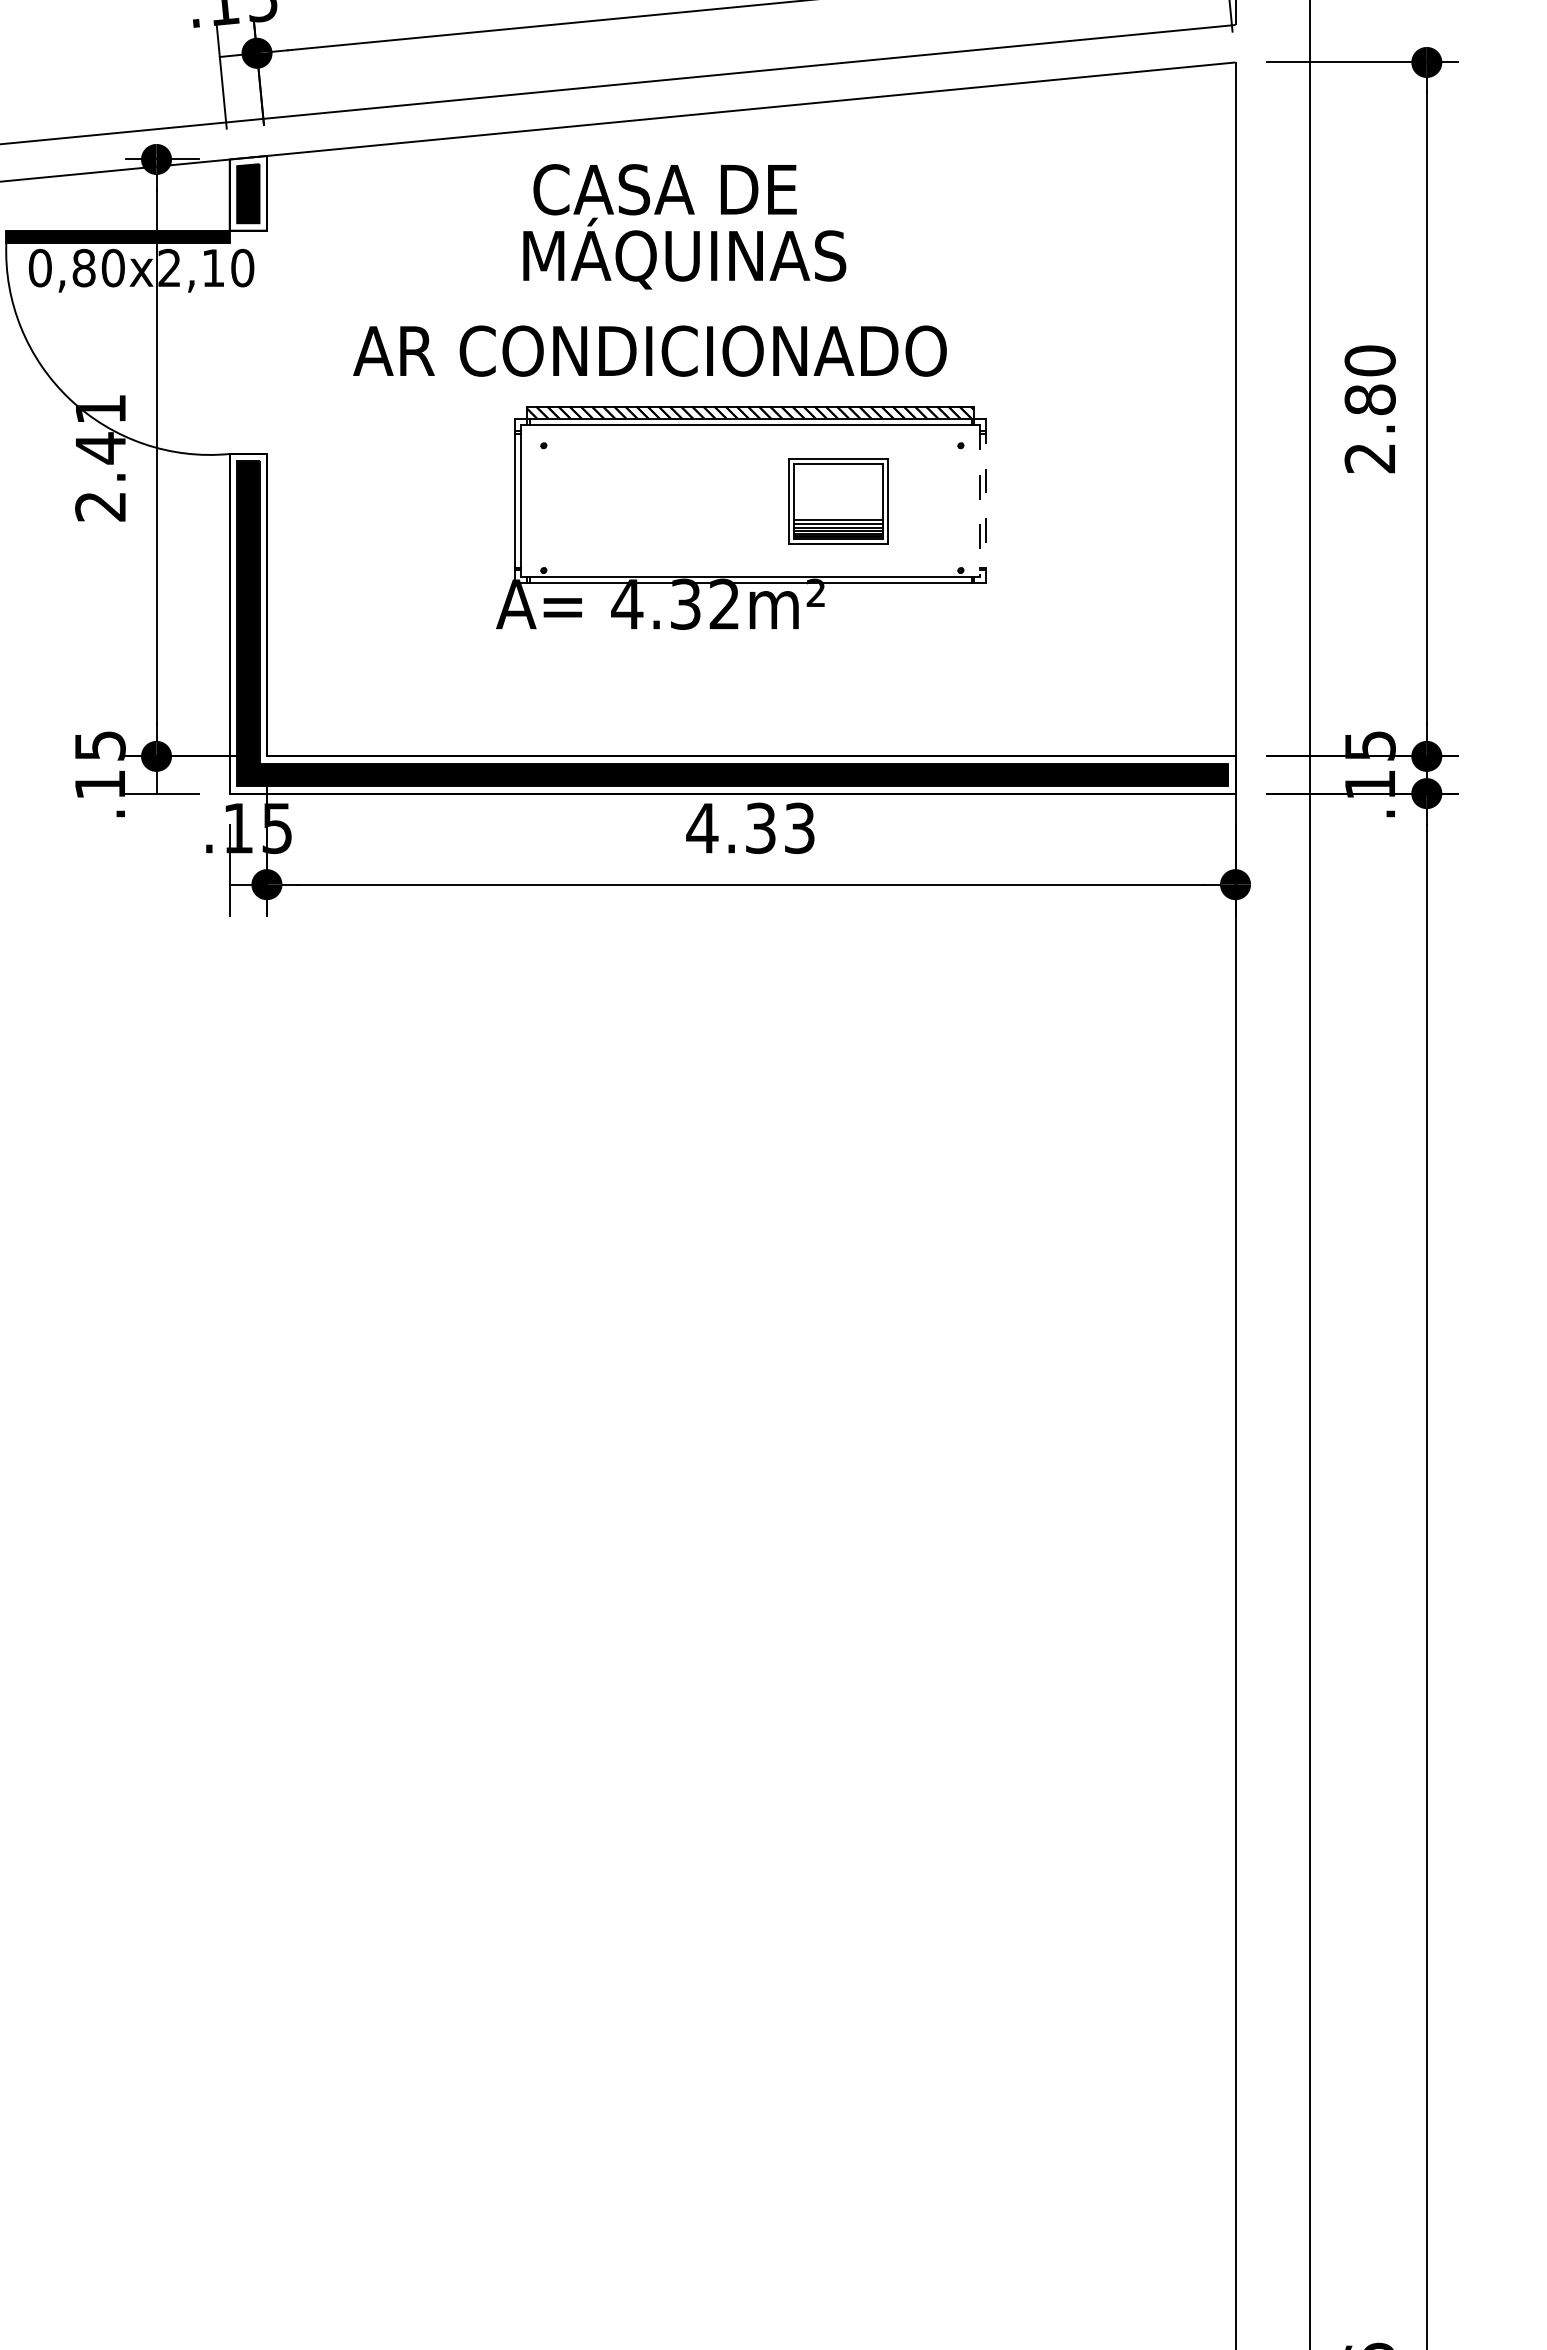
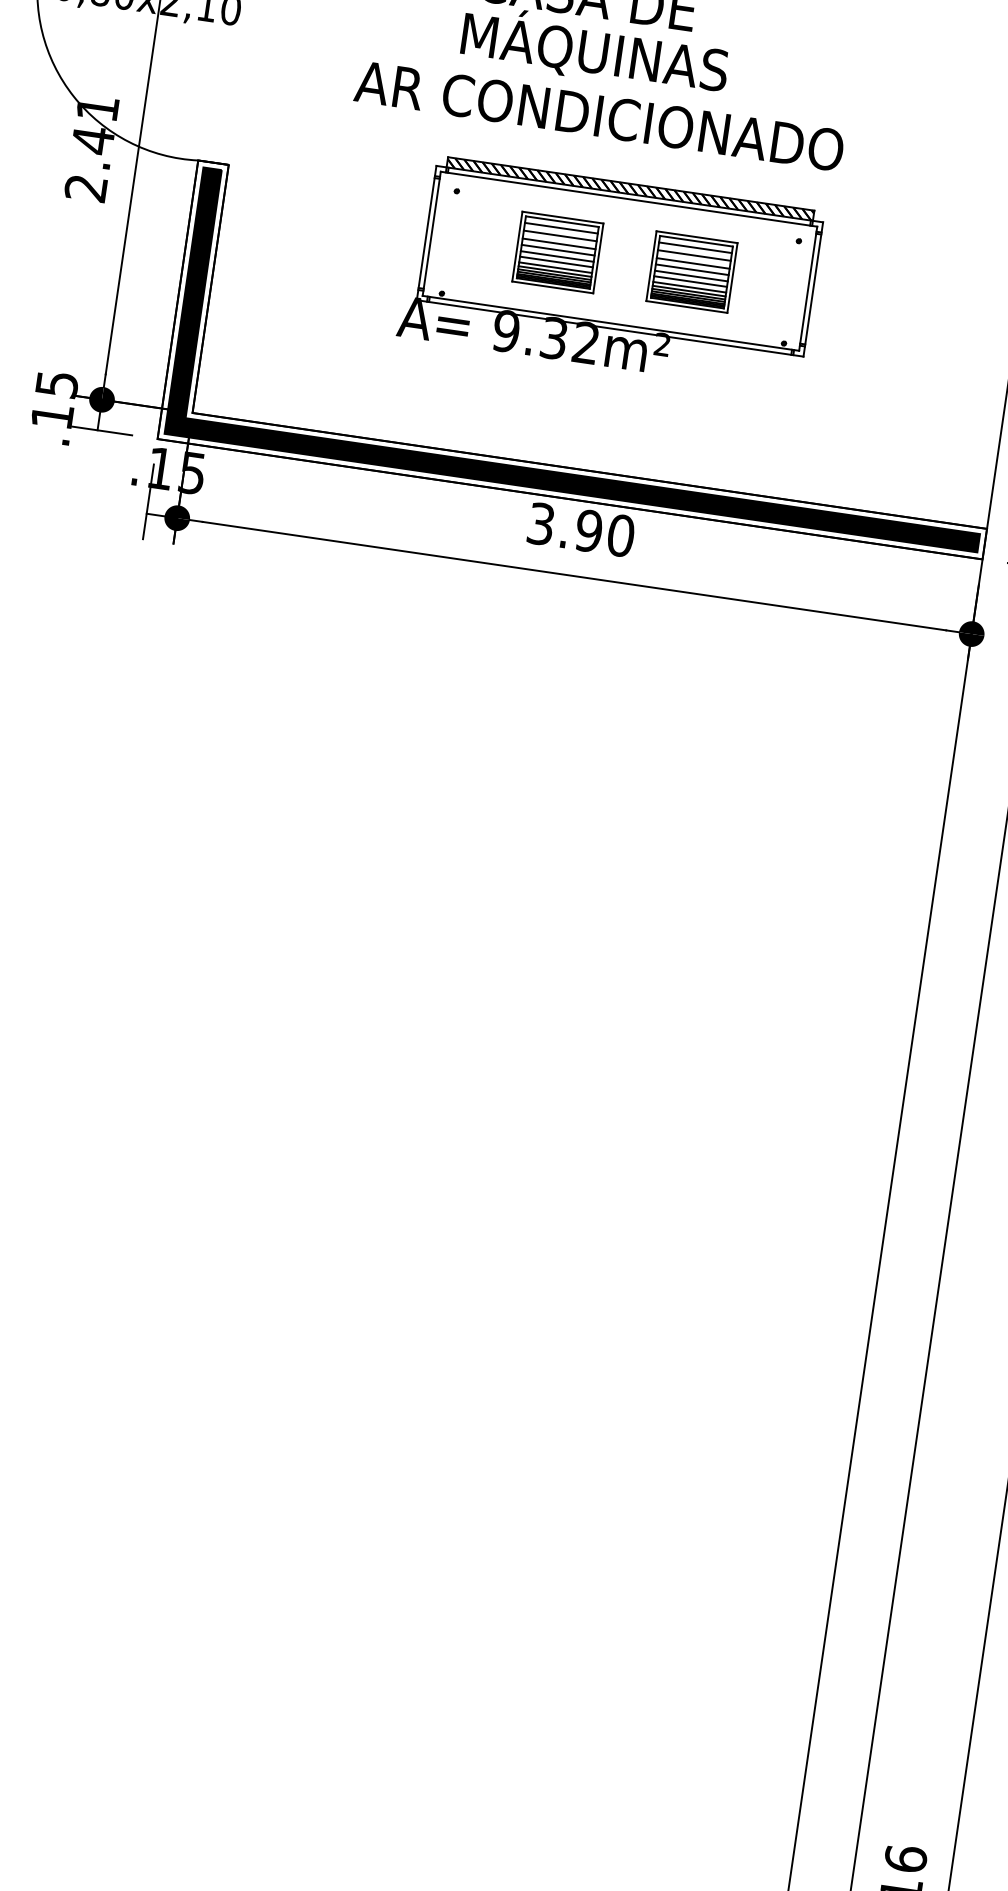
text: (649, 350) -> (599, 115), moved
line: (838, 471) -> (695, 247), added
line: (838, 481) -> (694, 255), added
line: (838, 490) -> (693, 263), added
line: (838, 498) -> (692, 269), added
line: (980, 500) -> (808, 288), dashed -> solid
line: (986, 500) -> (813, 289), dashed -> solid
part: (674, 501) -> (557, 252), added
line: (838, 506) -> (691, 276), added
line: (838, 512) -> (690, 281), added
text: (627, 603) -> (506, 330), 4.32m² -> 9.32m²
text: (750, 828) -> (580, 529), 4.33 -> 3.90

